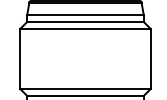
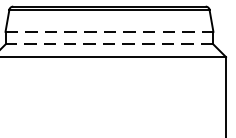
line: (85, 14) -> (109, 31), solid -> dashed
line: (84, 21) -> (107, 43), solid -> dashed

